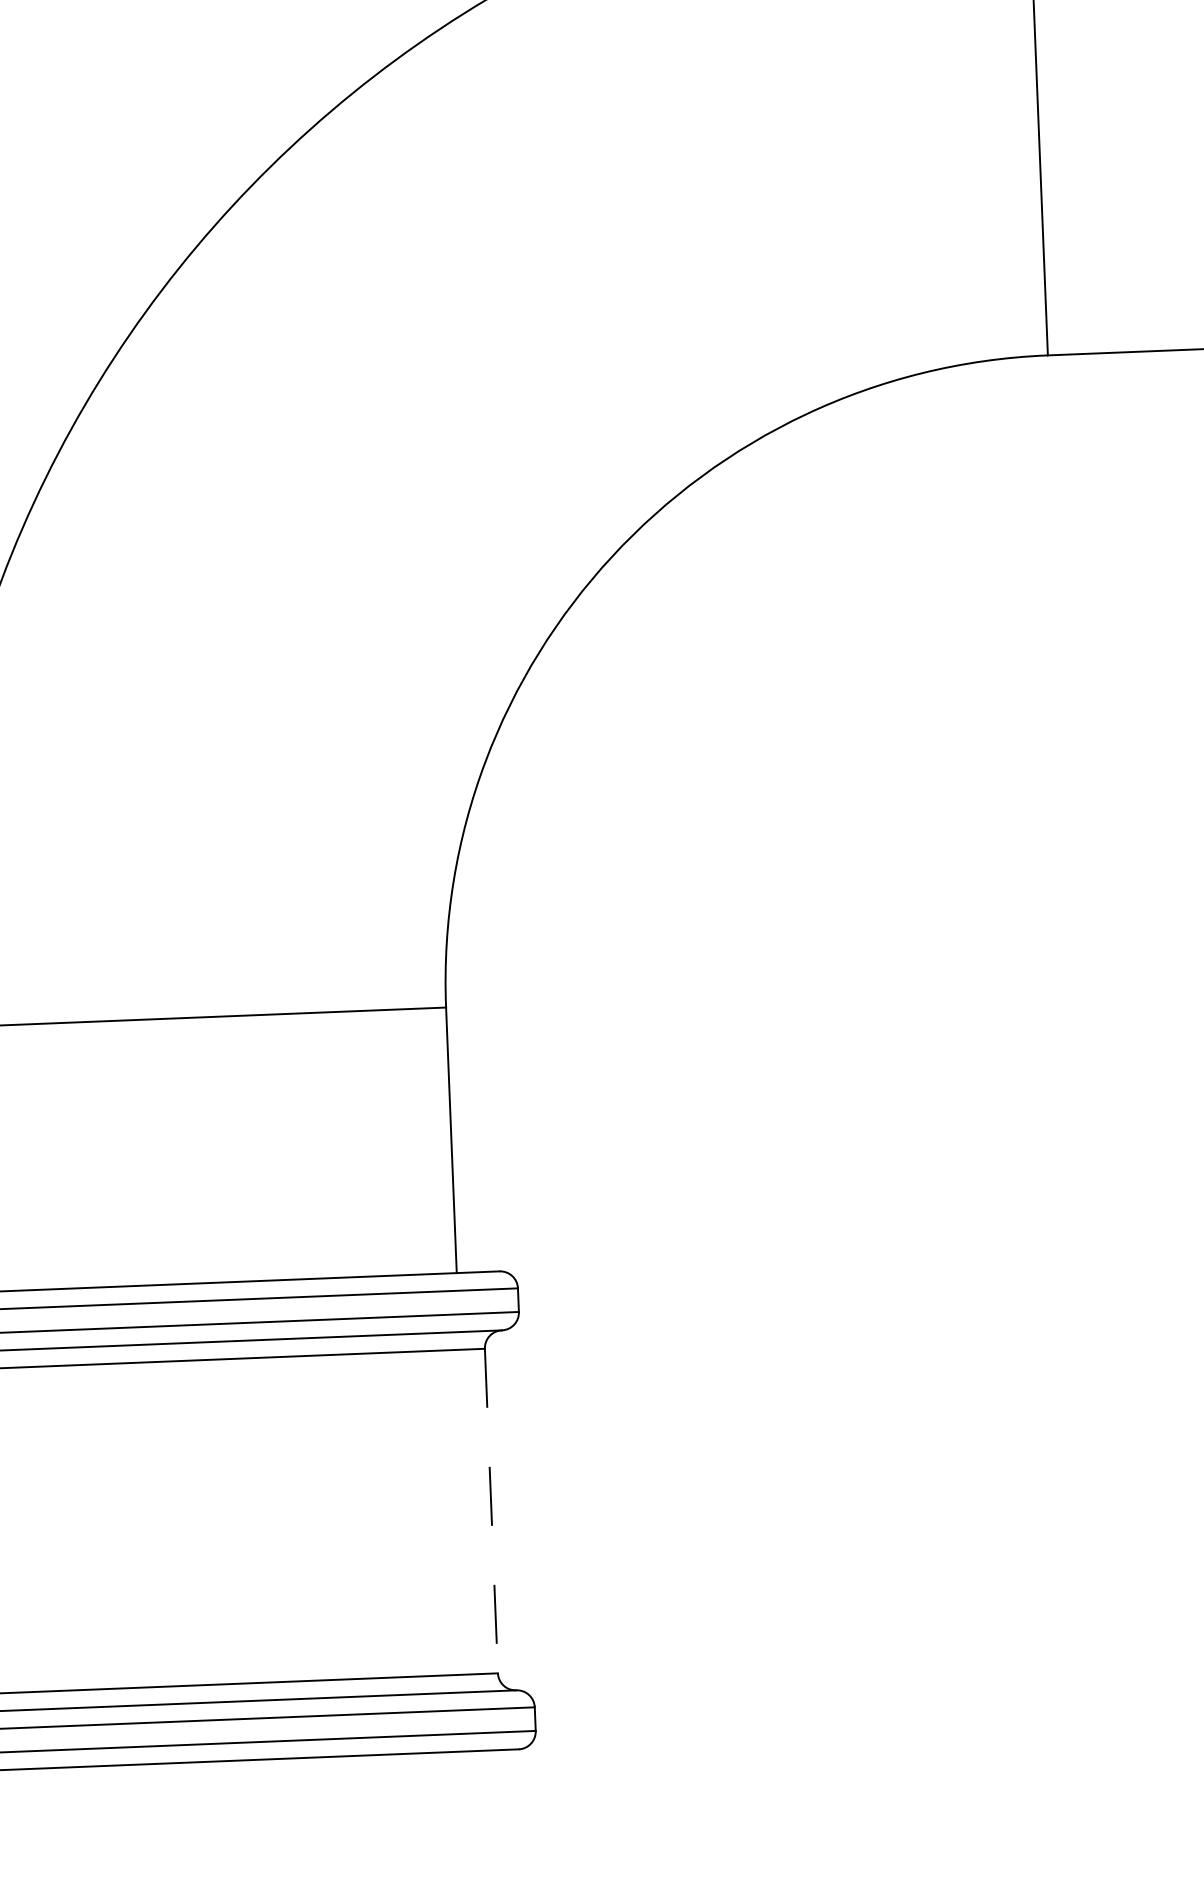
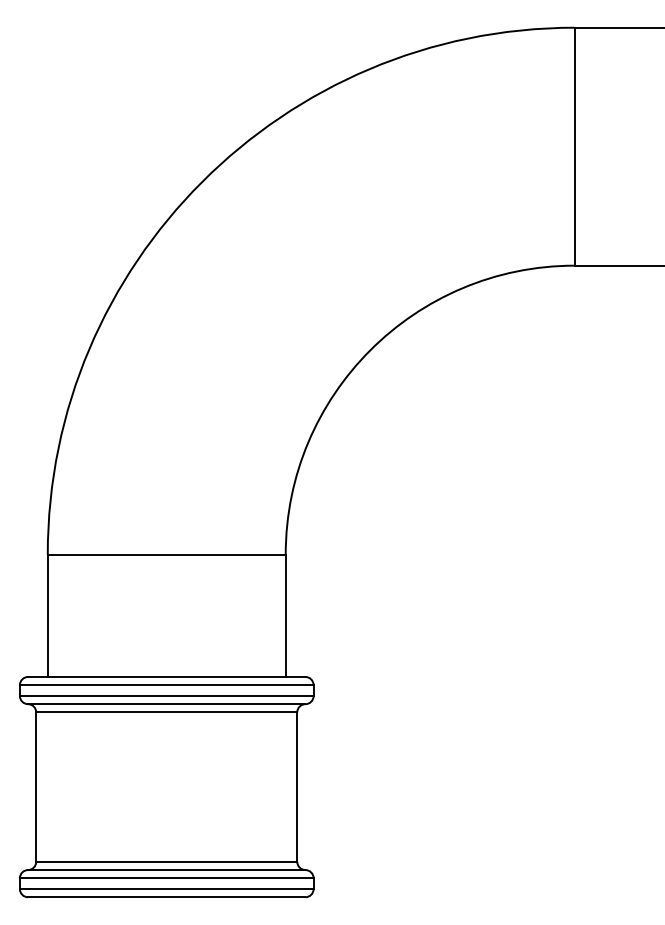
line: (491, 1511) -> (297, 787), dashed -> solid

